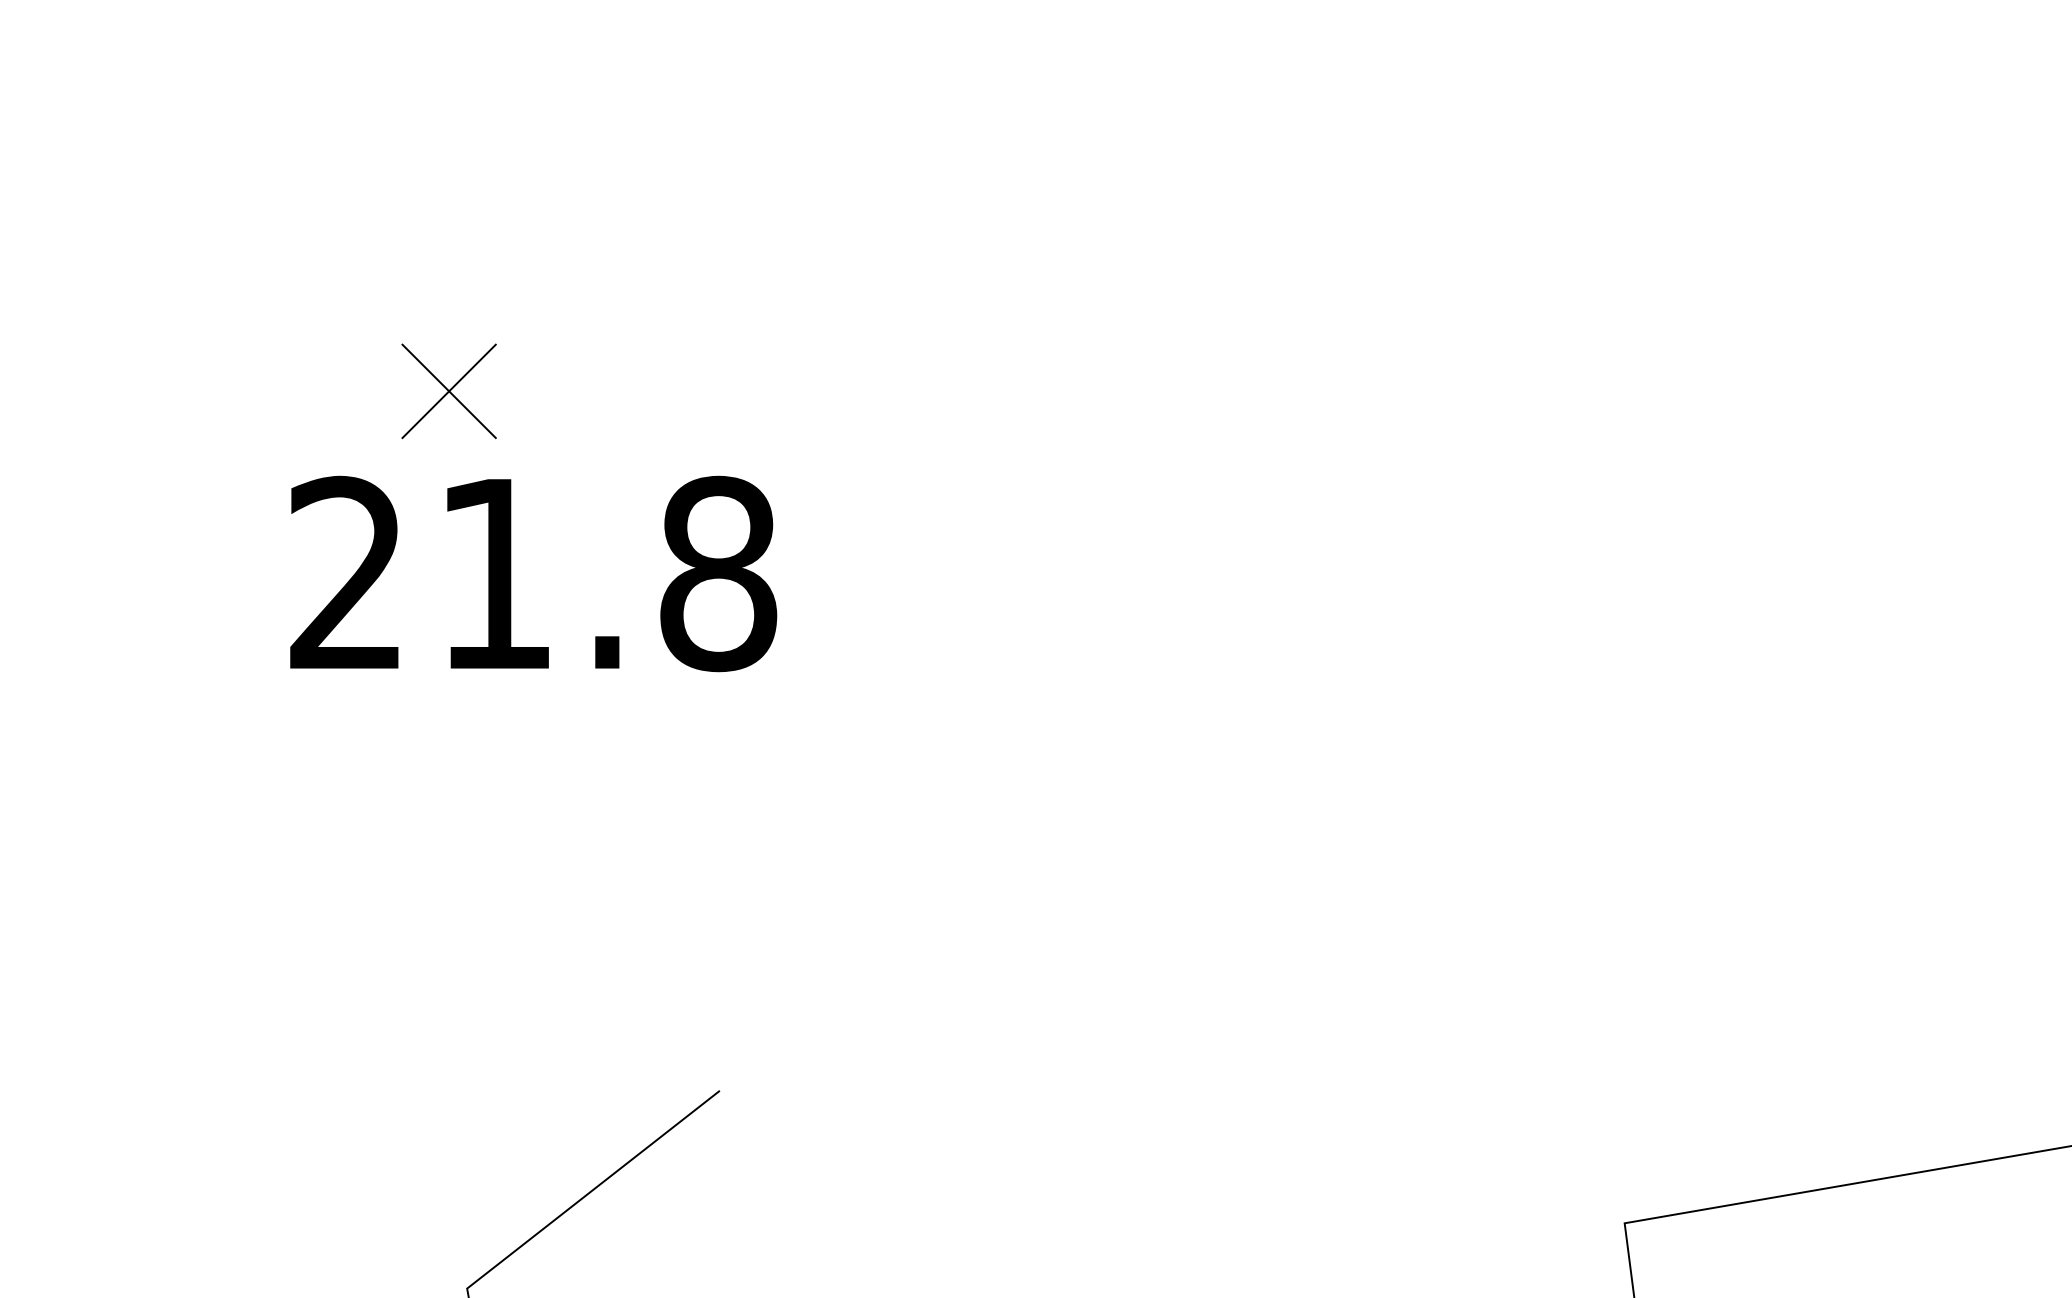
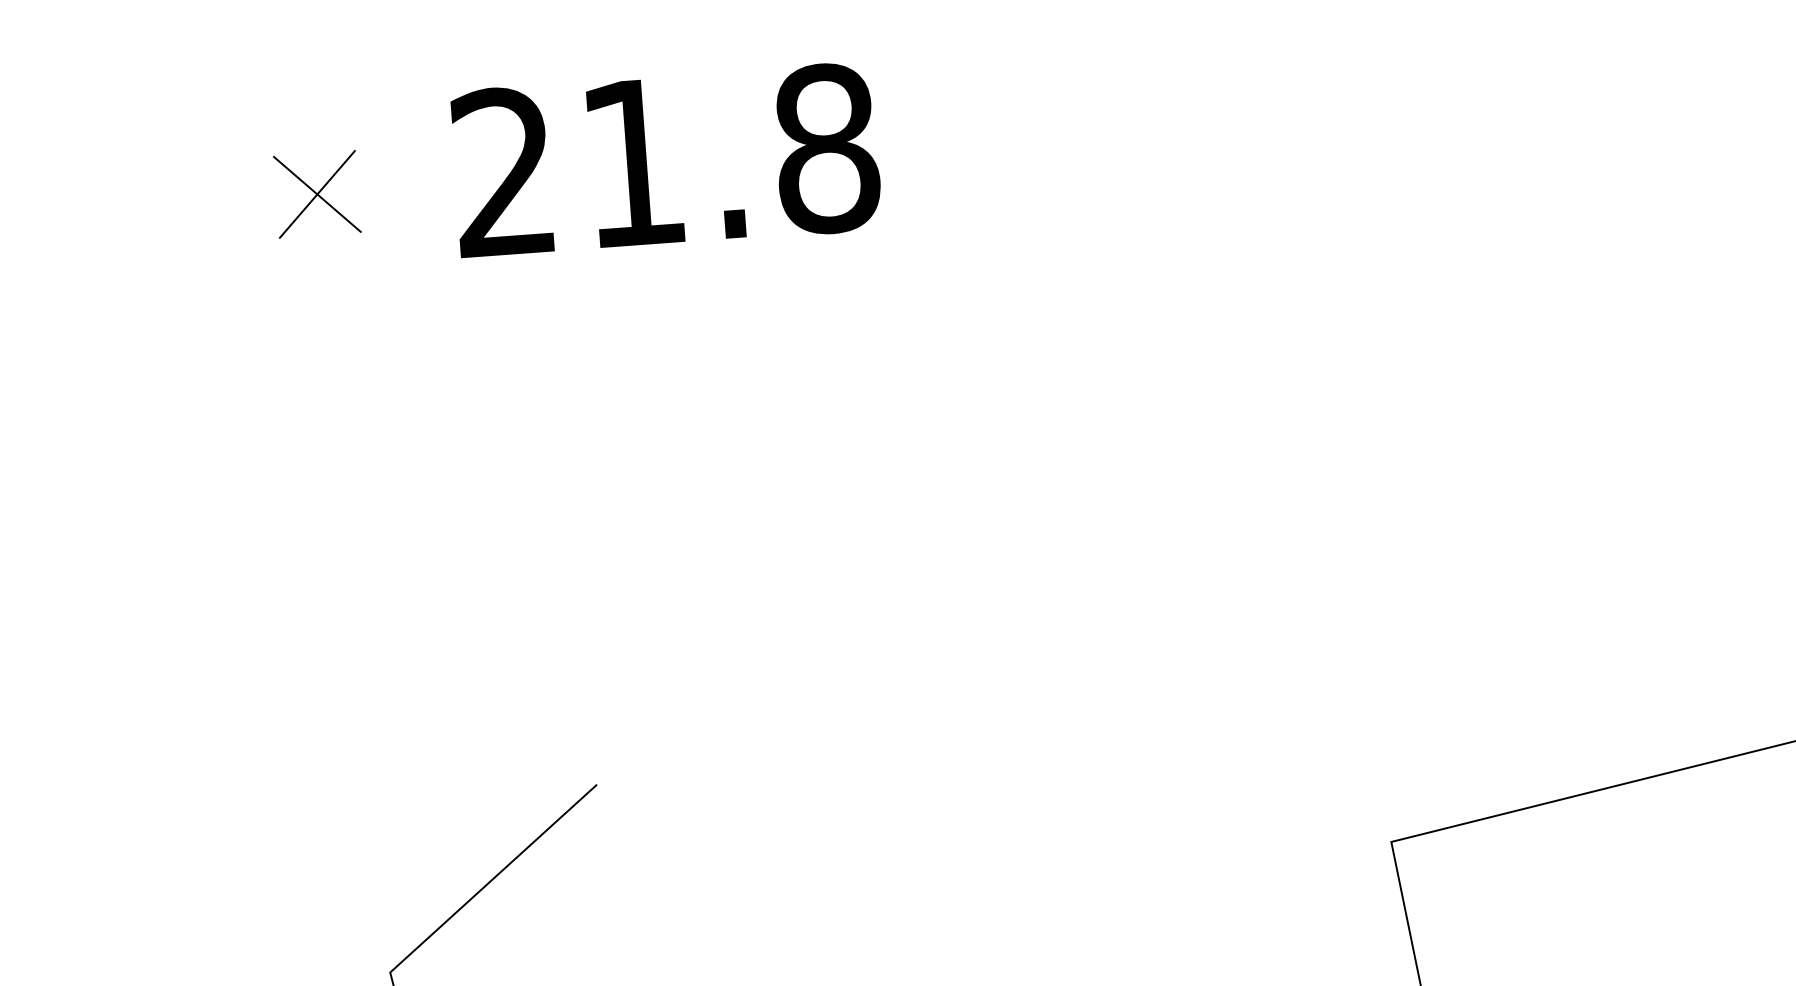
text: (533, 573) -> (666, 160), moved

